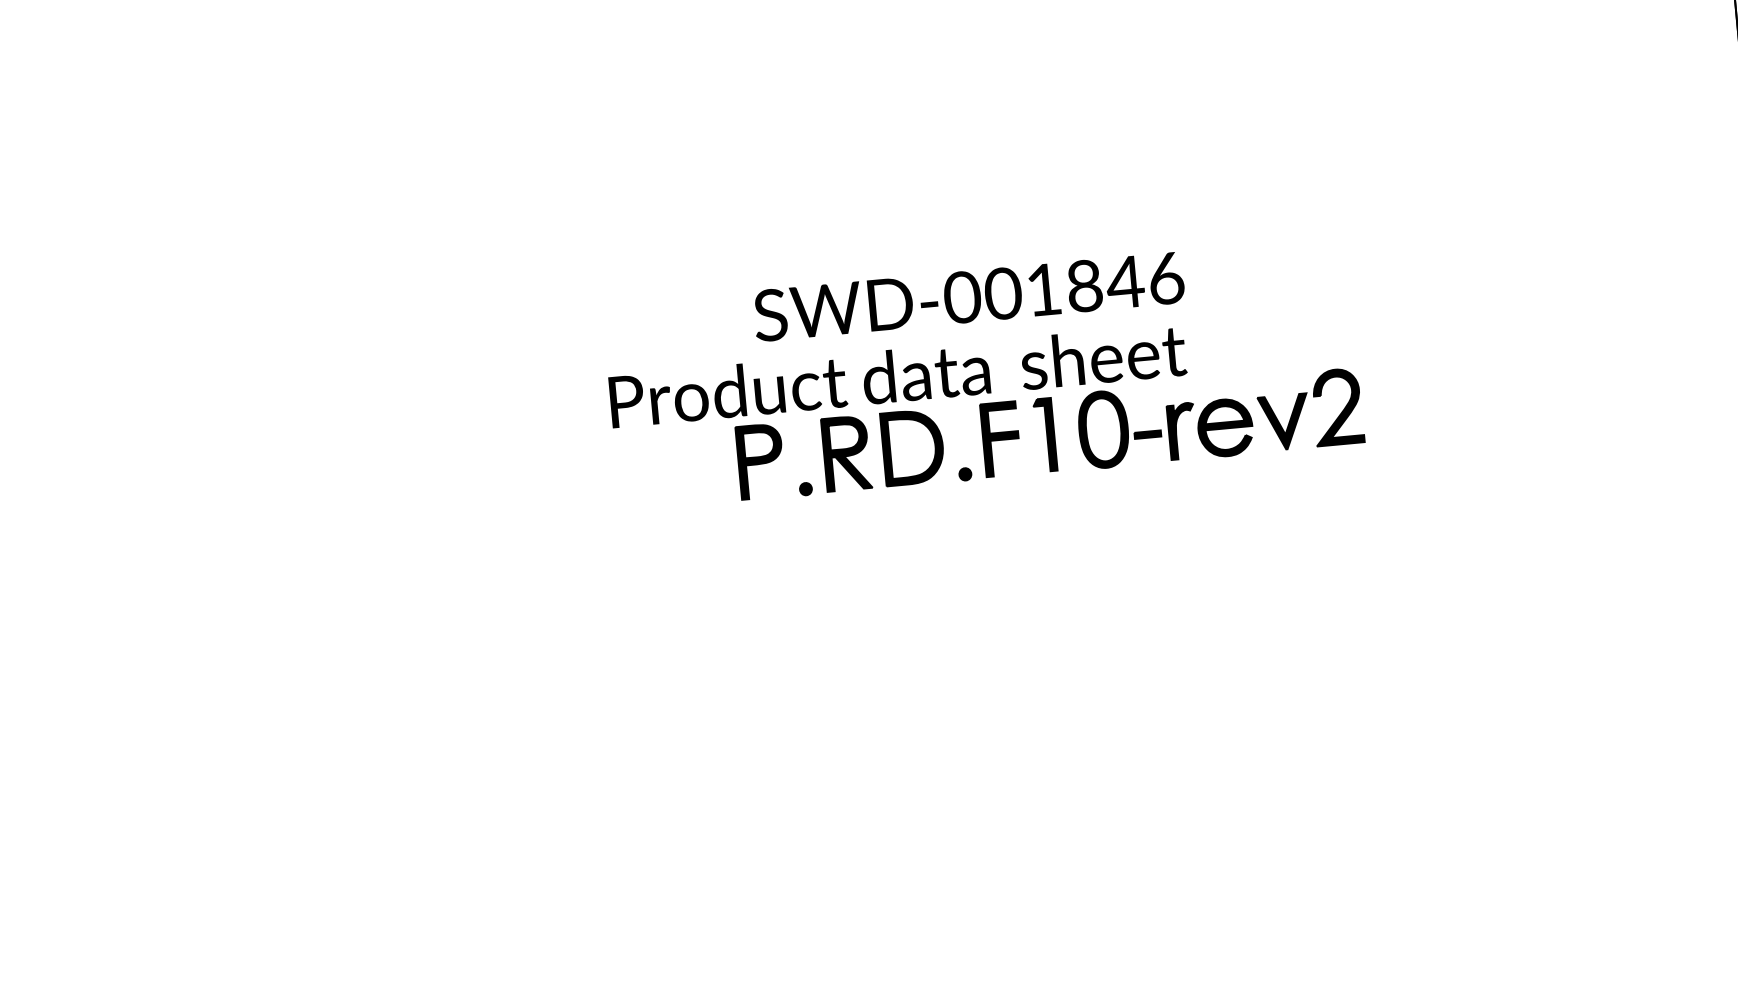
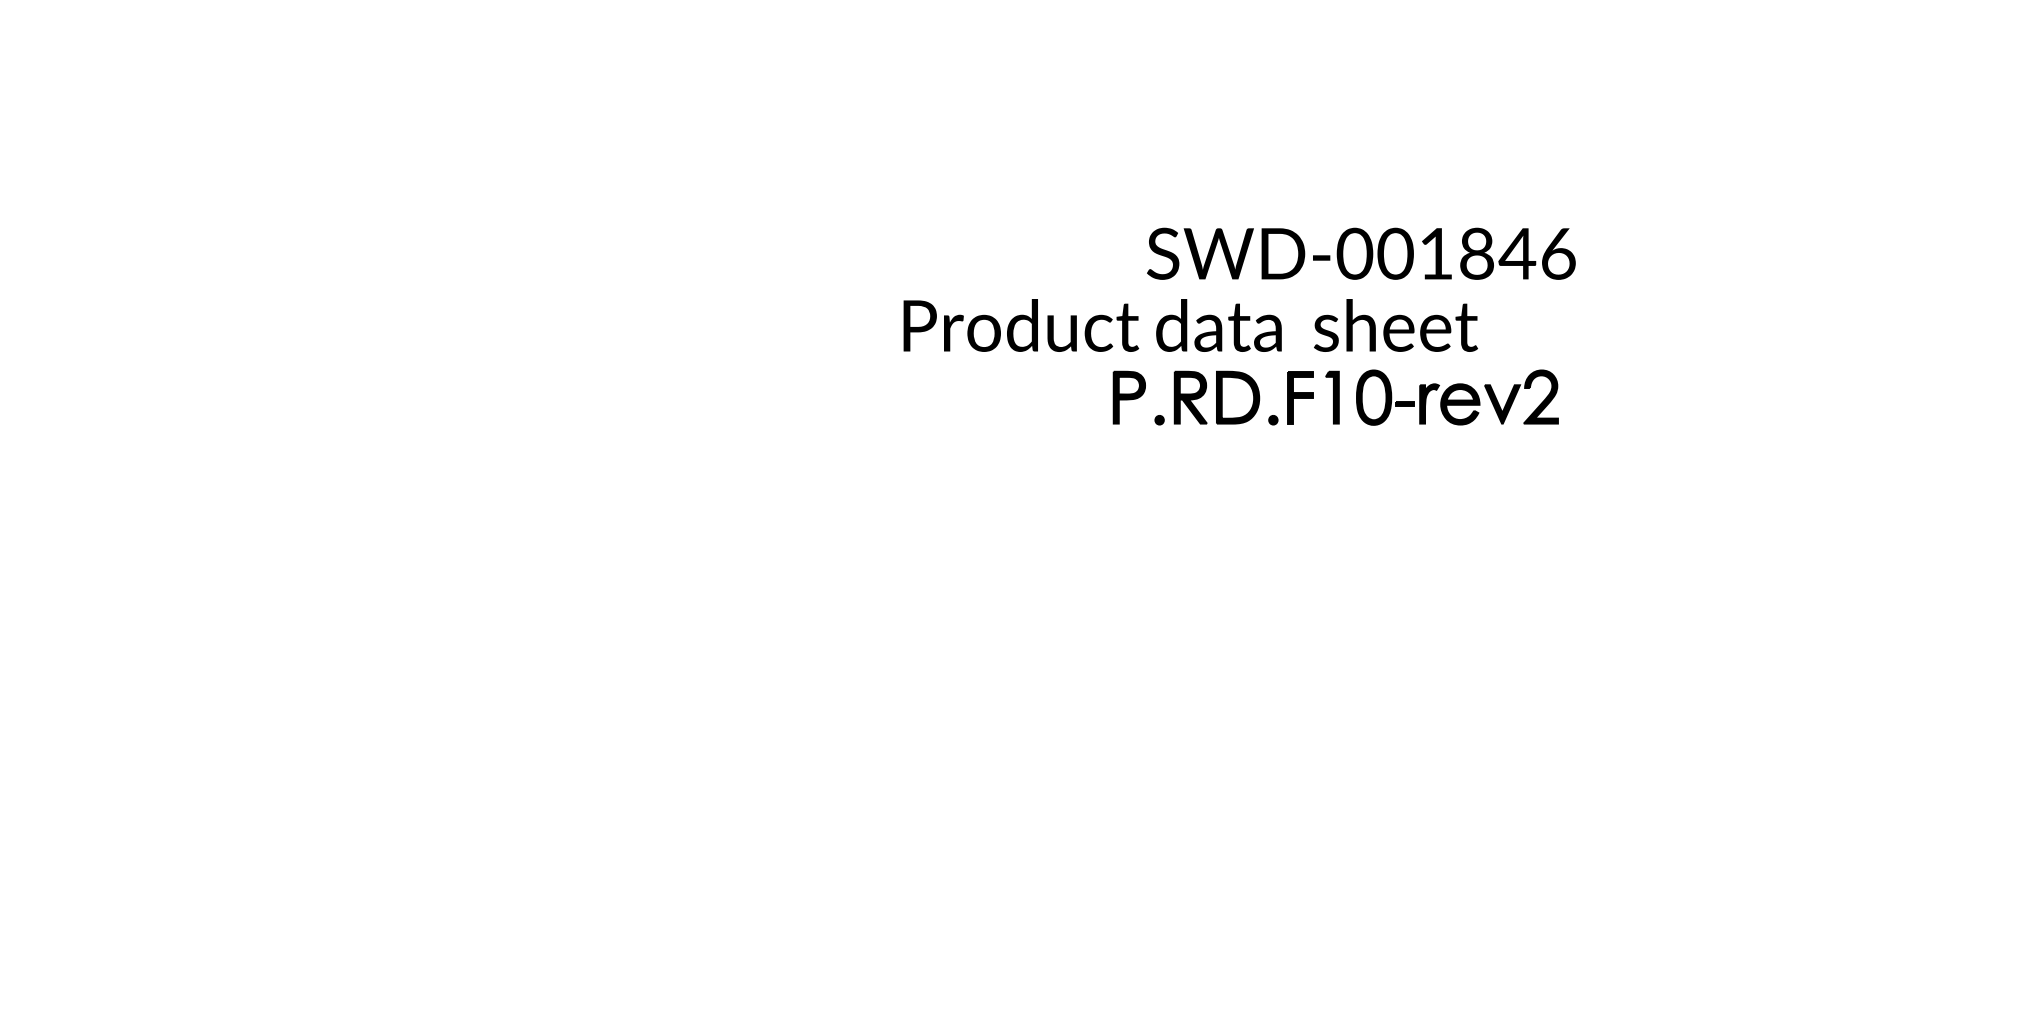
text: (969, 296) -> (1361, 253), moved
part: (1049, 434) -> (1335, 397), size x0.71

